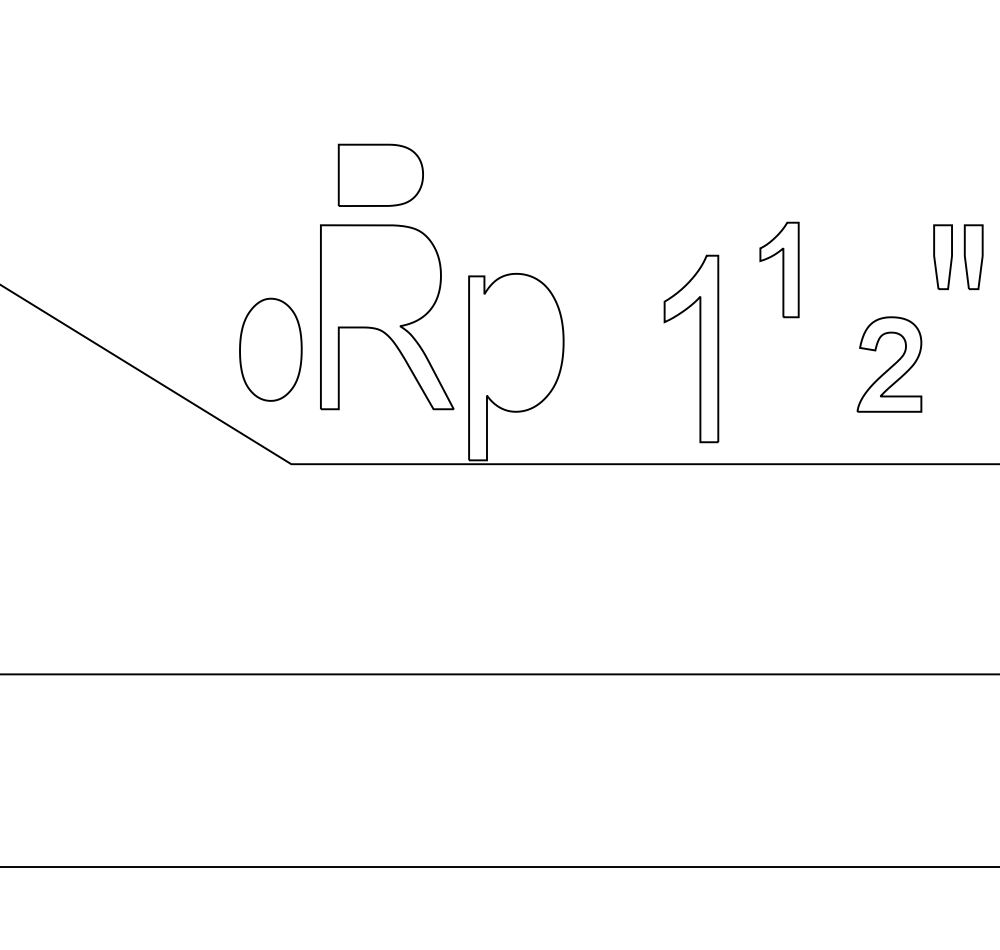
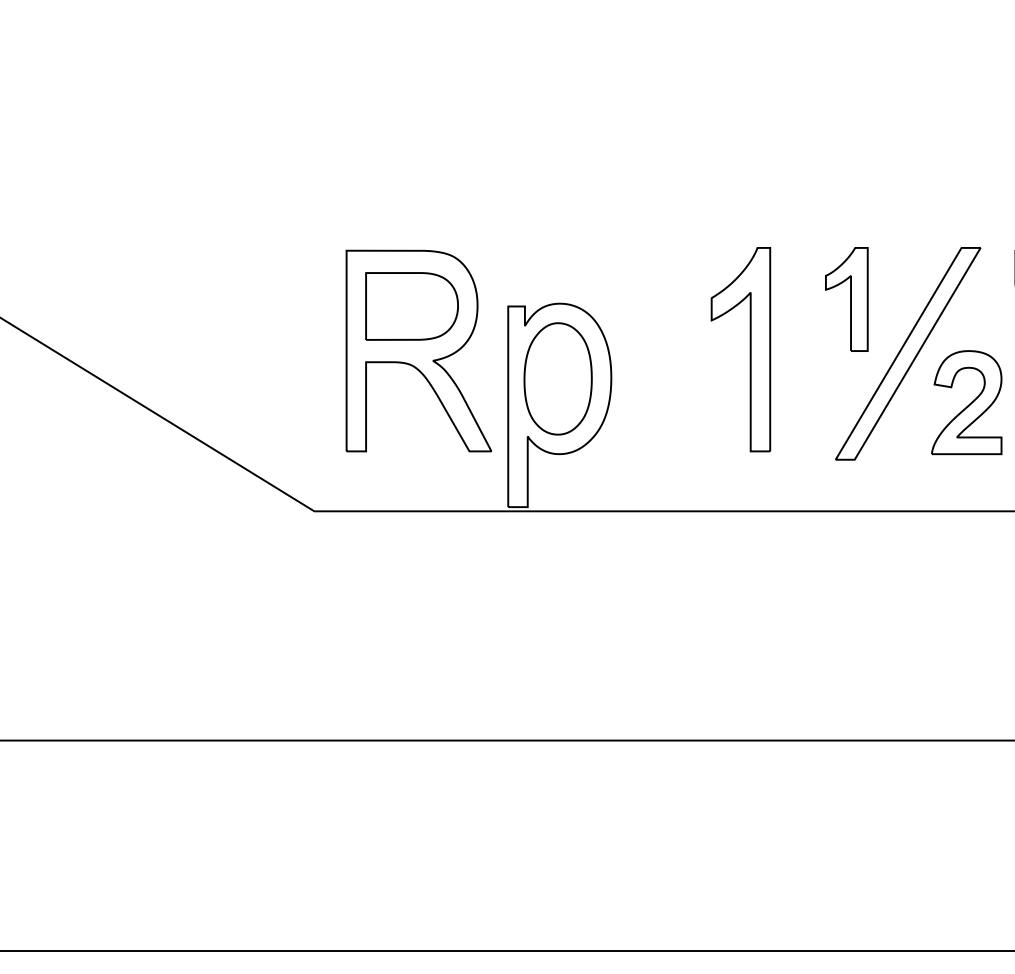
part: (380, 174) -> (411, 305), moved
part: (835, 319) -> (907, 353), added
part: (699, 348) -> (749, 349), moved
part: (270, 349) -> (557, 378), moved

